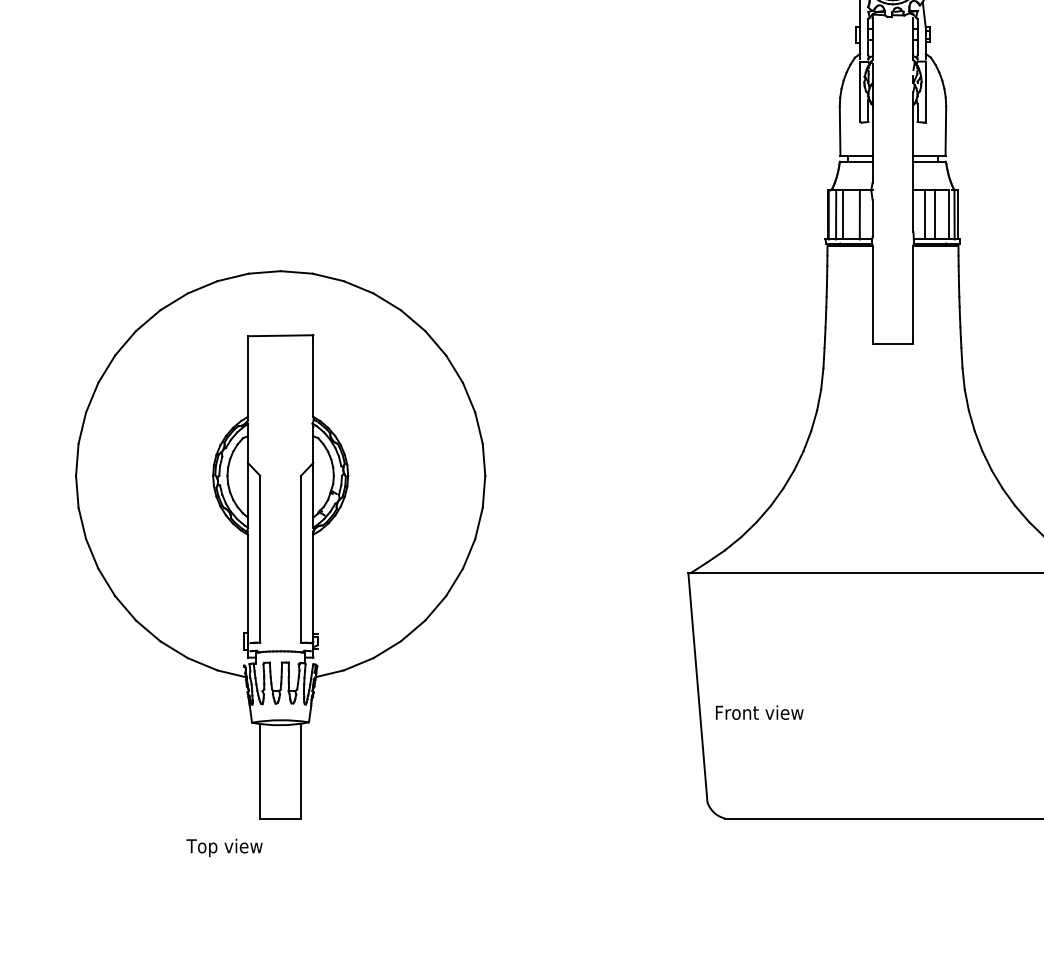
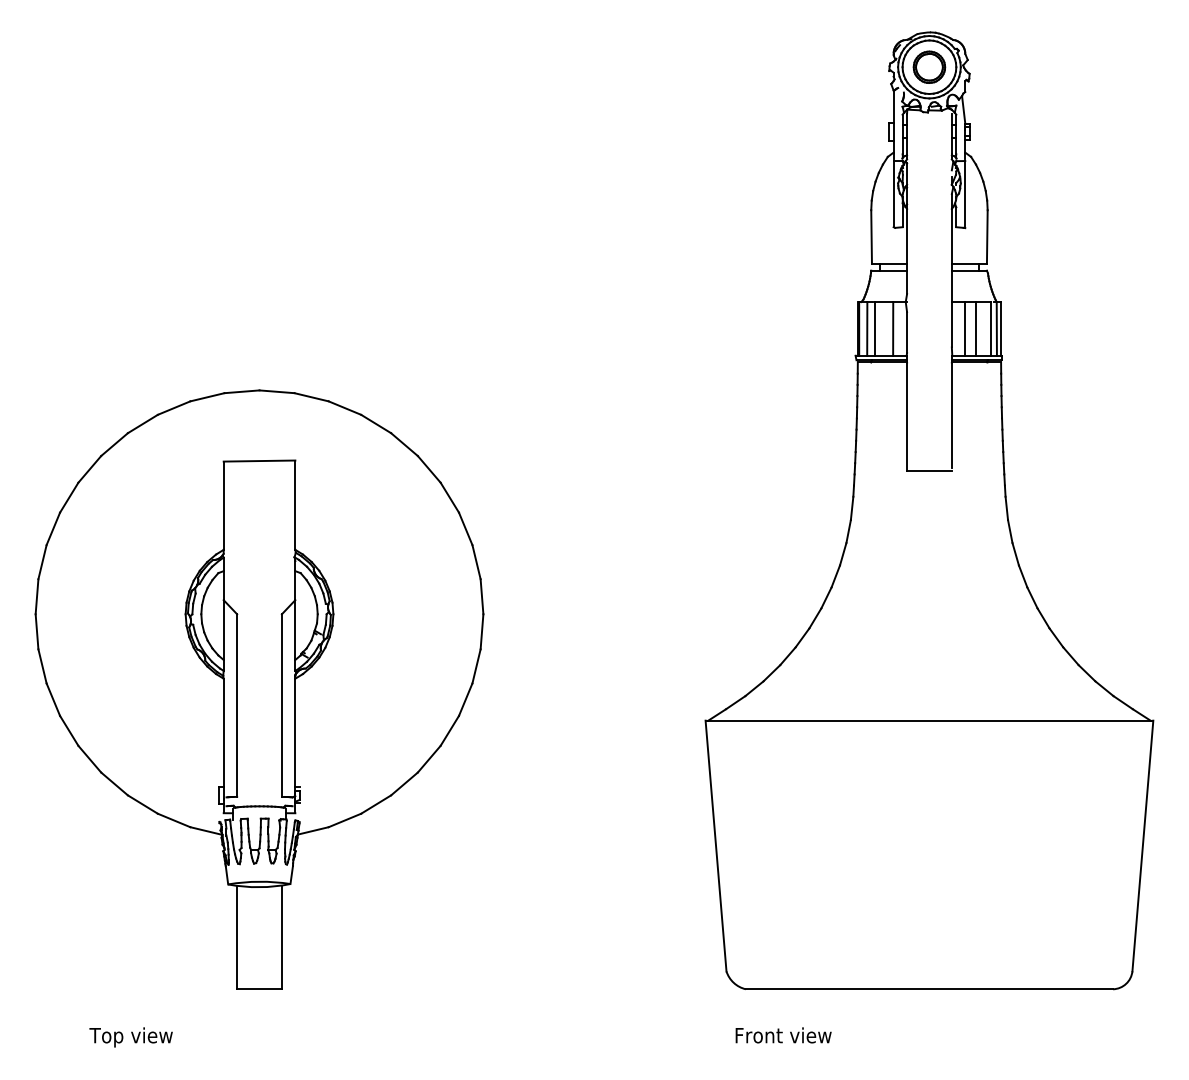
text: (759, 712) -> (783, 1035), moved
text: (223, 847) -> (130, 1037), moved

